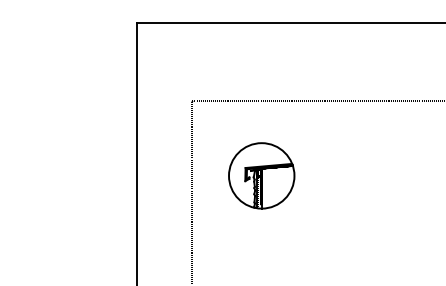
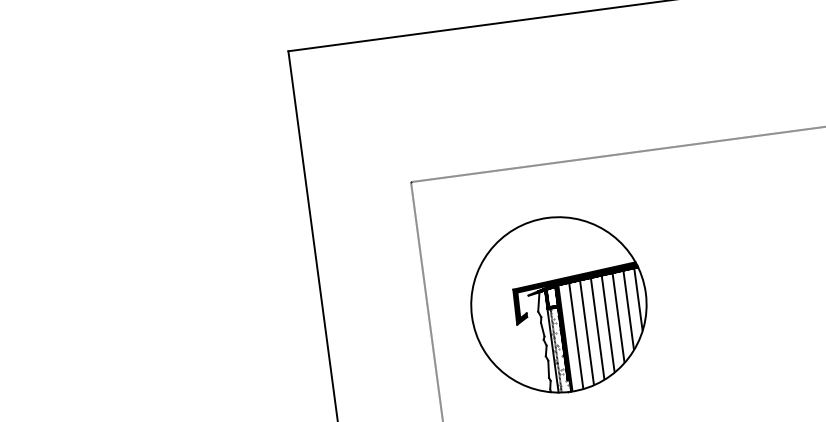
part: (261, 175) -> (558, 304), size x1.43

